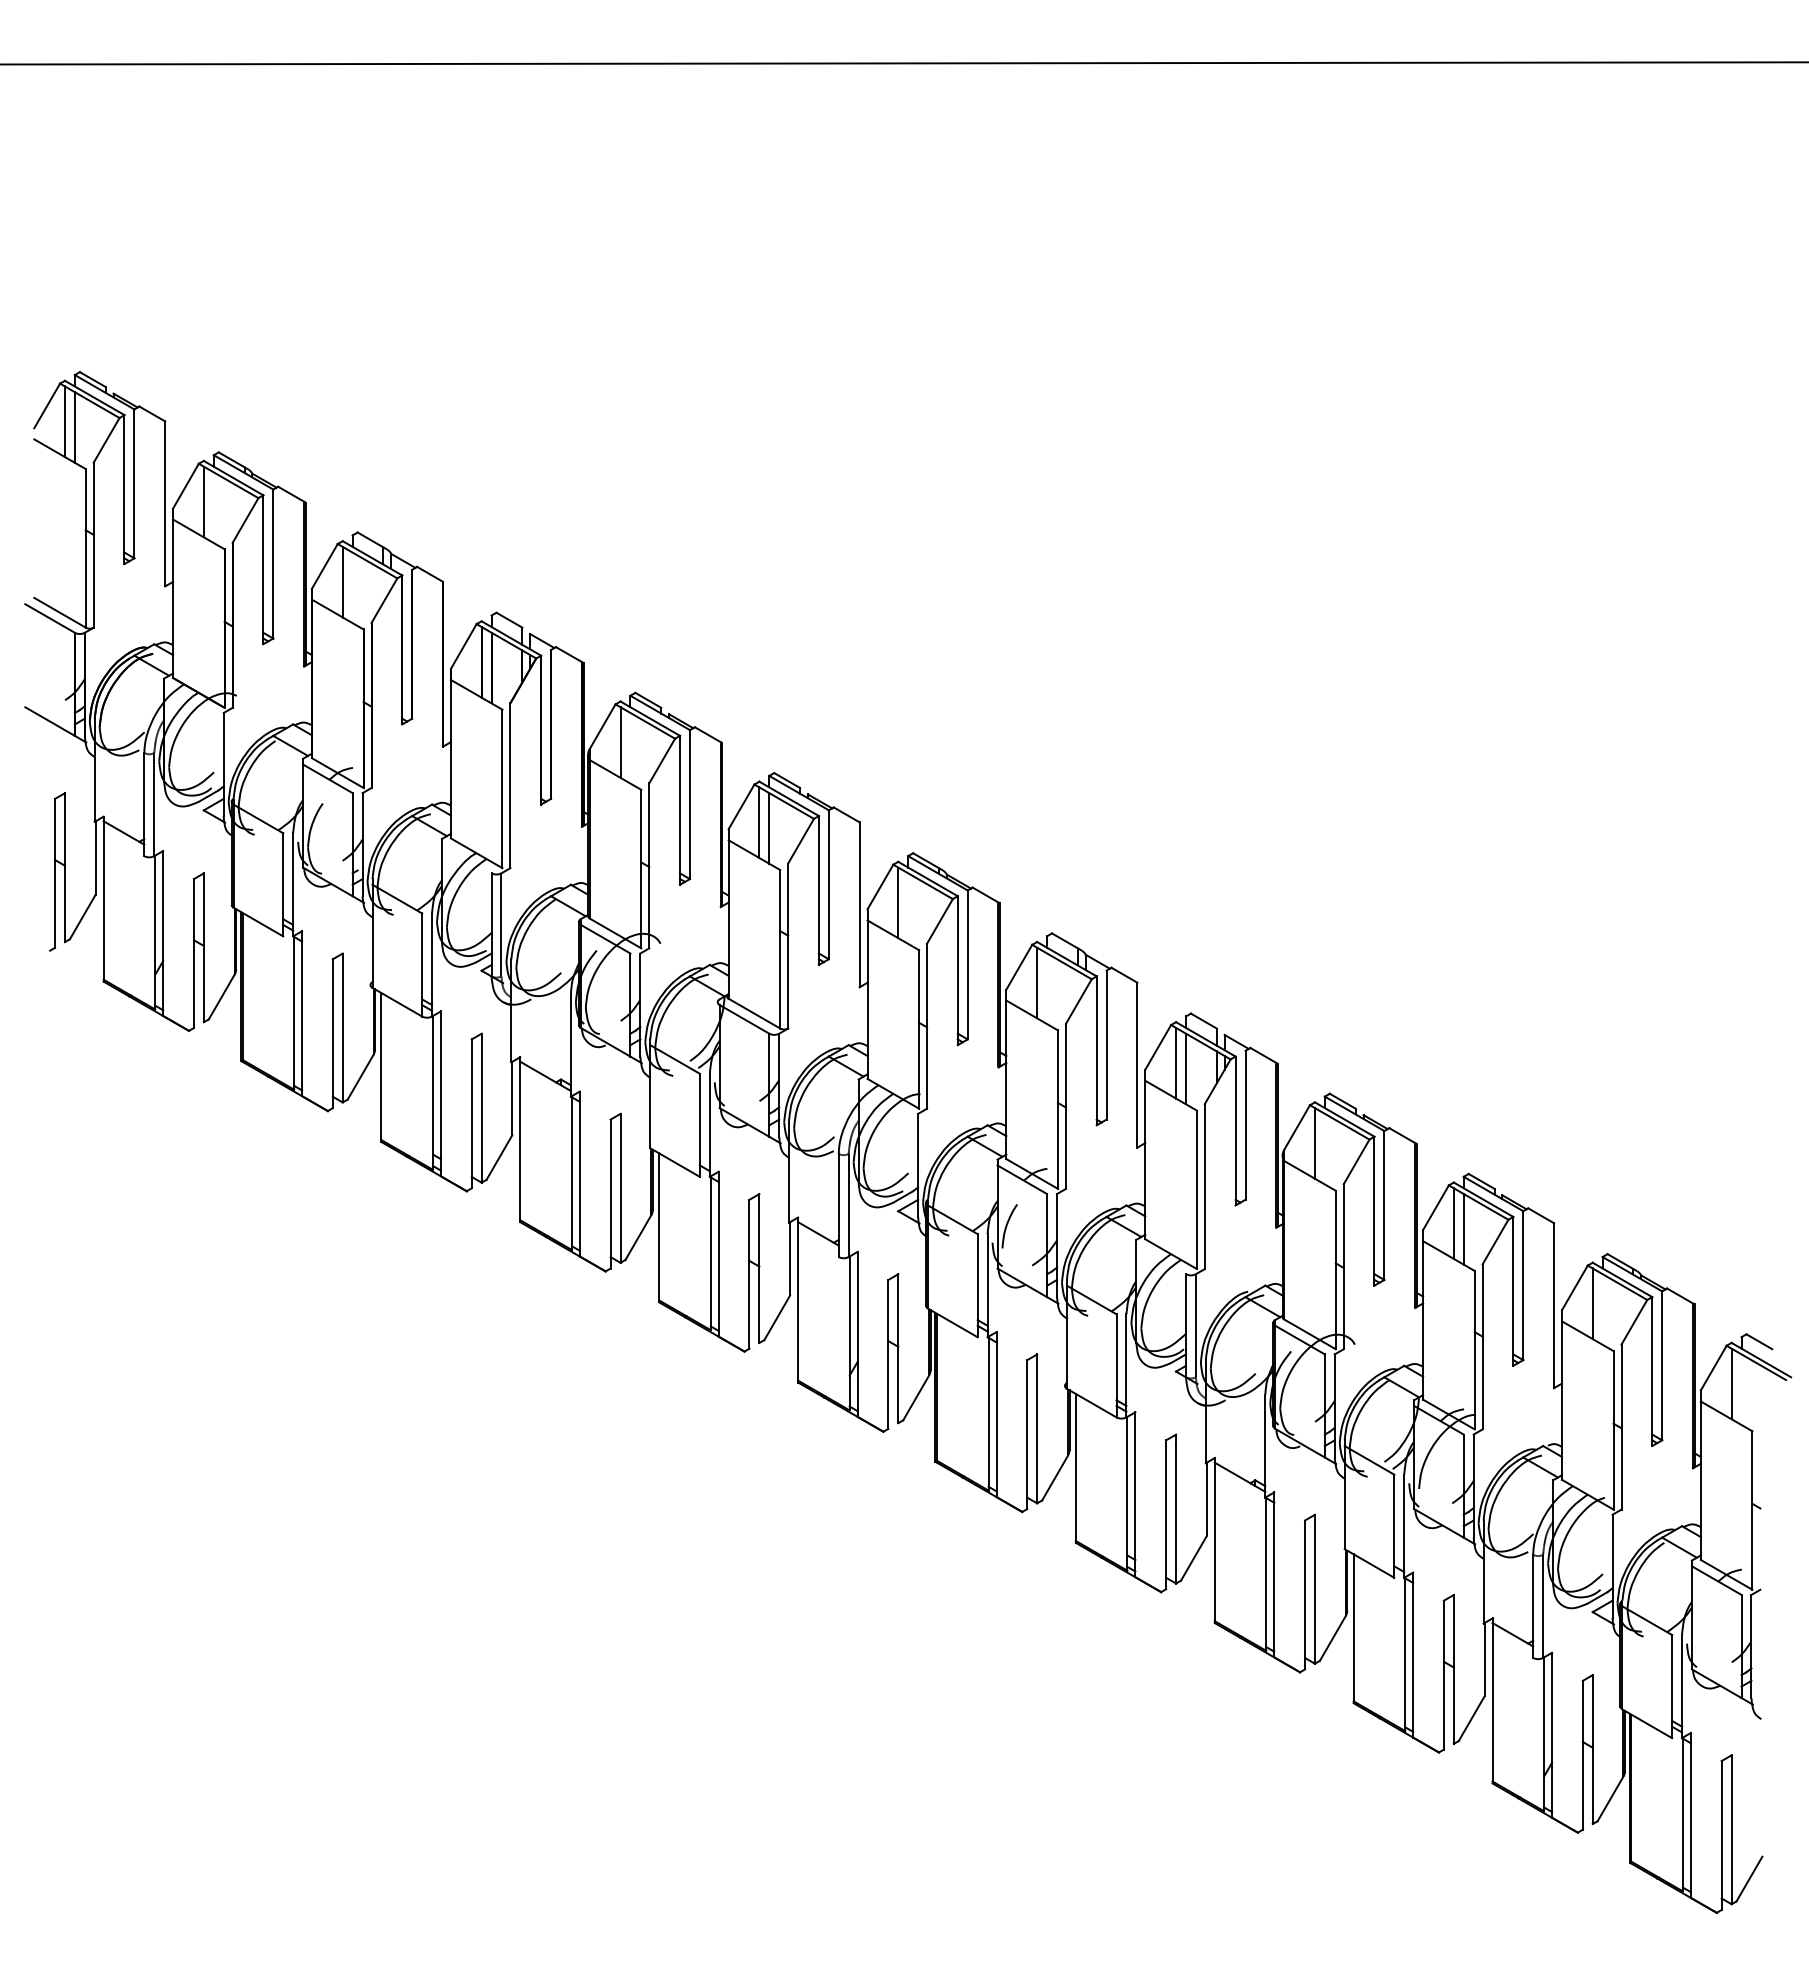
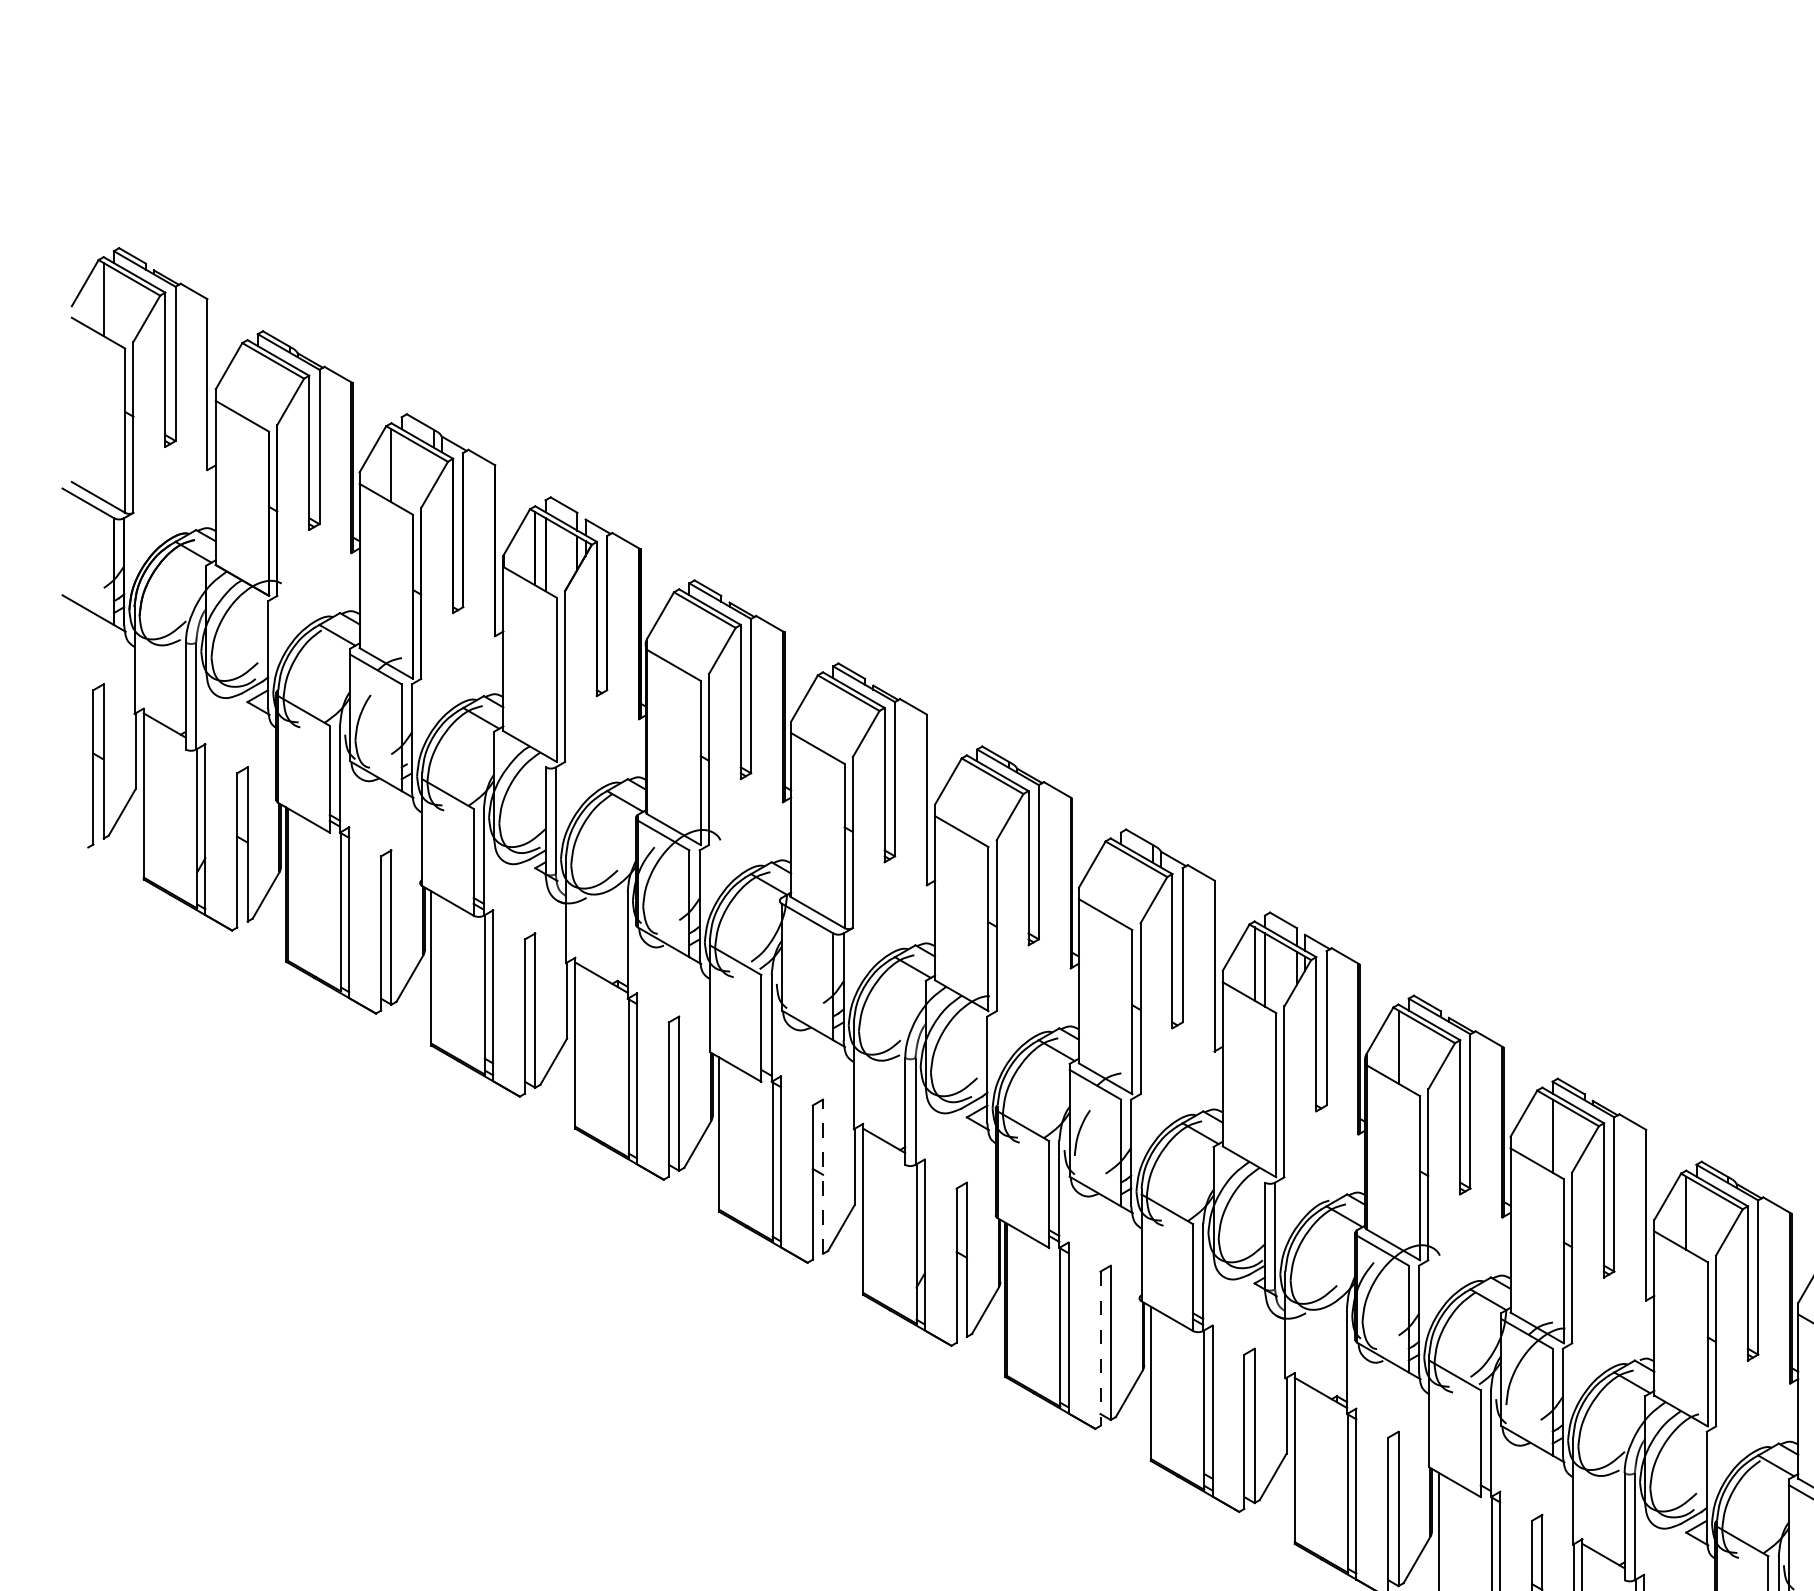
line: (74, 427) -> (113, 305), removed
line: (203, 501) -> (247, 382), removed
line: (620, 742) -> (679, 631), removed
line: (759, 822) -> (823, 714), removed
line: (769, 828) -> (833, 720), removed
line: (898, 902) -> (967, 797), removed
line: (1037, 982) -> (1111, 880), removed
line: (1453, 1223) -> (1542, 1130), removed
line: (759, 1268) -> (823, 1176), solid -> dashed
line: (1027, 1435) -> (1100, 1349), solid -> dashed

